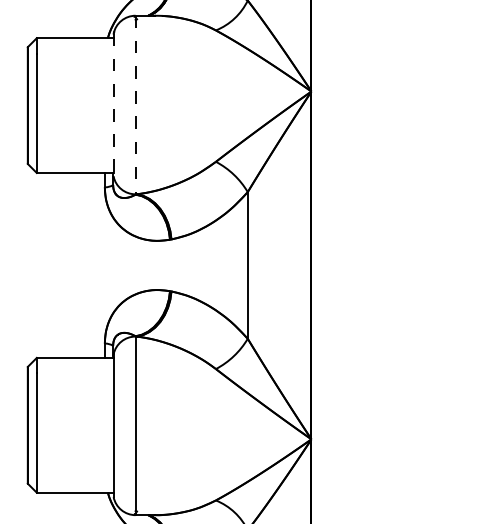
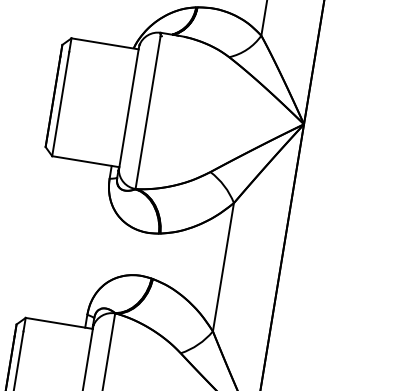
line: (113, 105) -> (128, 108), dashed -> solid
line: (135, 105) -> (148, 111), dashed -> solid

